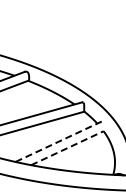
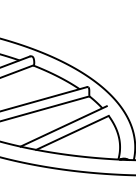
line: (58, 141) -> (63, 126), dashed -> solid
line: (67, 147) -> (72, 132), dashed -> solid

